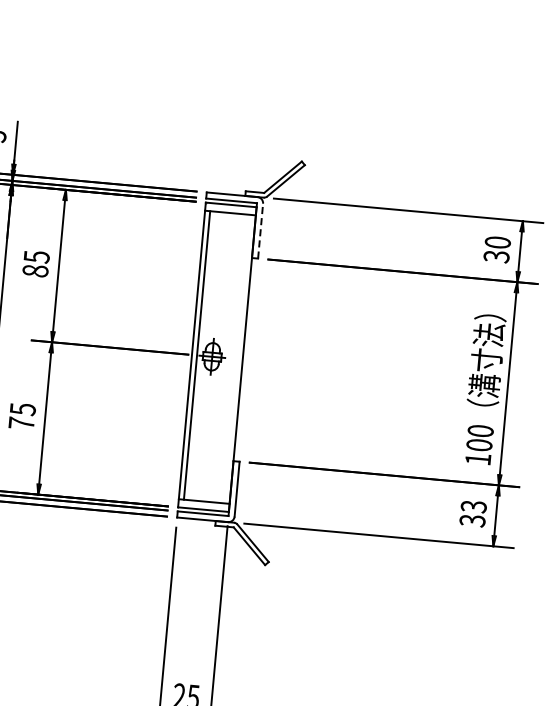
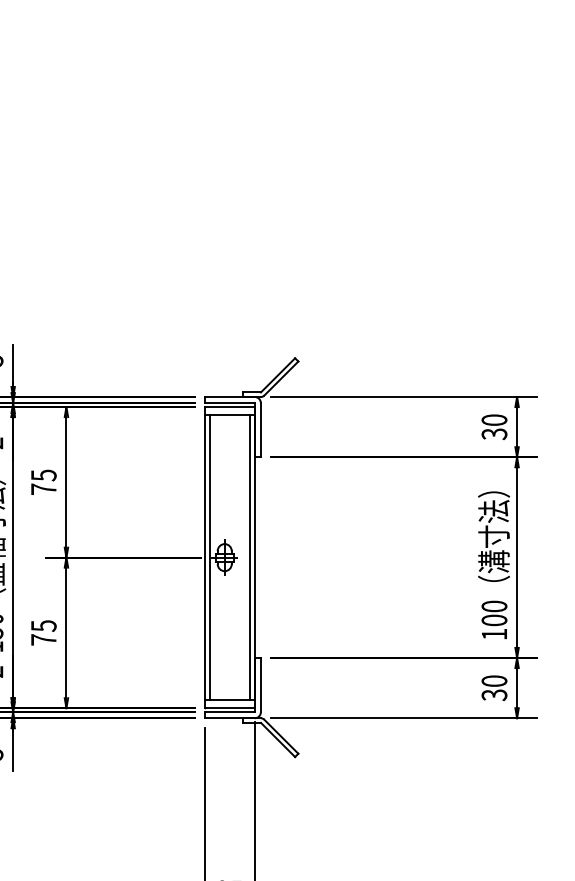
line: (260, 230) -> (260, 429), dashed -> solid
text: (35, 271) -> (43, 489), 85 -> 75
line: (237, 358) -> (249, 557), added
text: (473, 507) -> (494, 681), 33 -> 30

